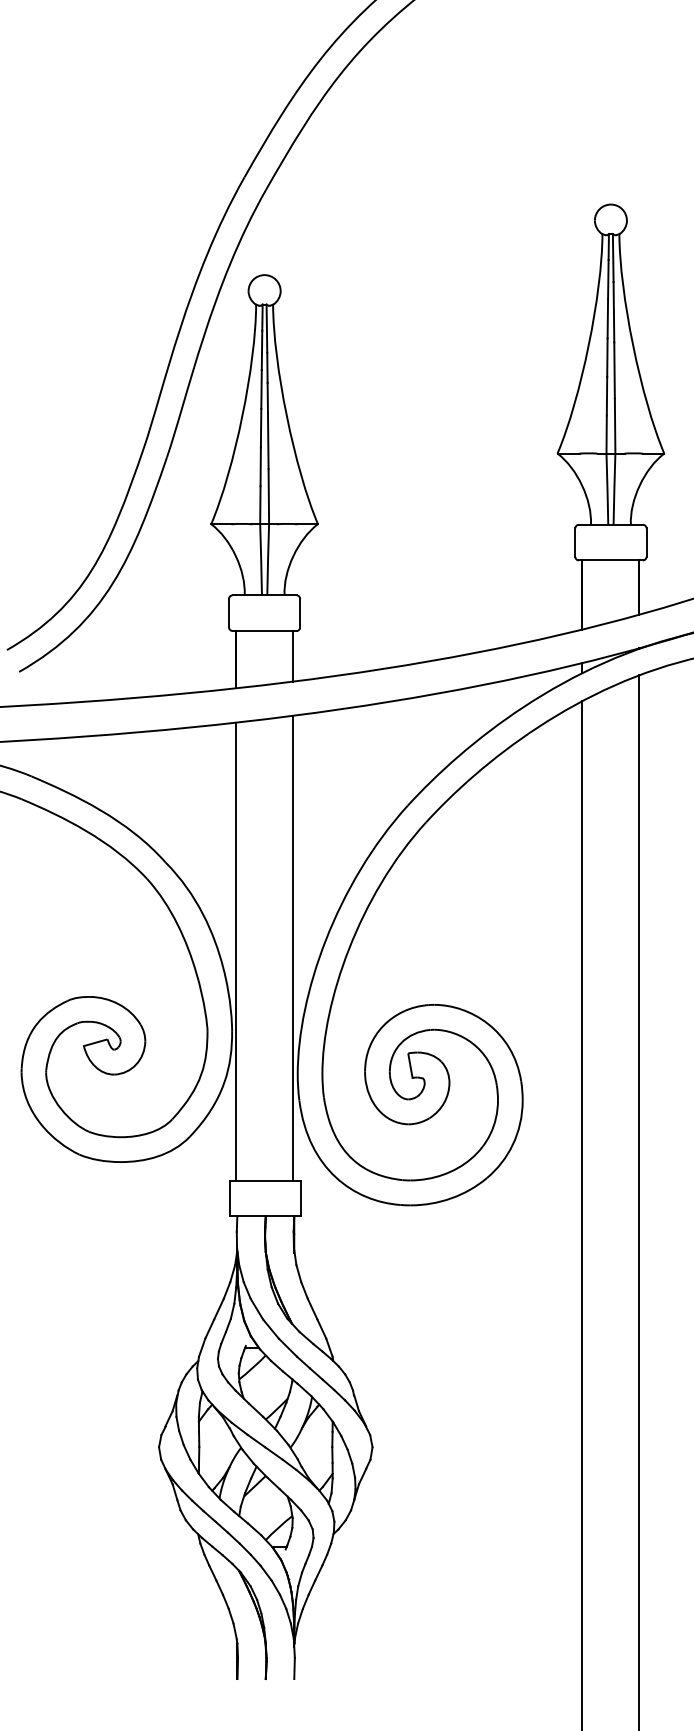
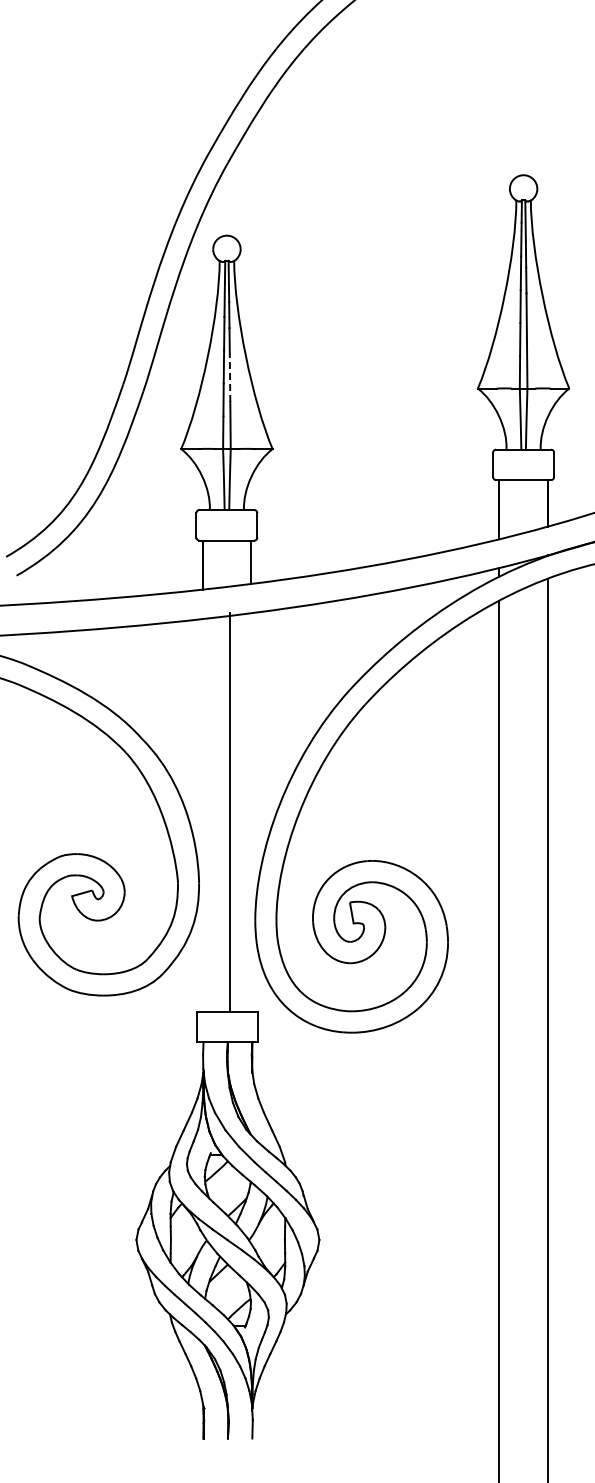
line: (268, 440) -> (230, 377), solid -> dashed
line: (293, 947) -> (230, 811), moved
line: (236, 950) -> (202, 814), removed

